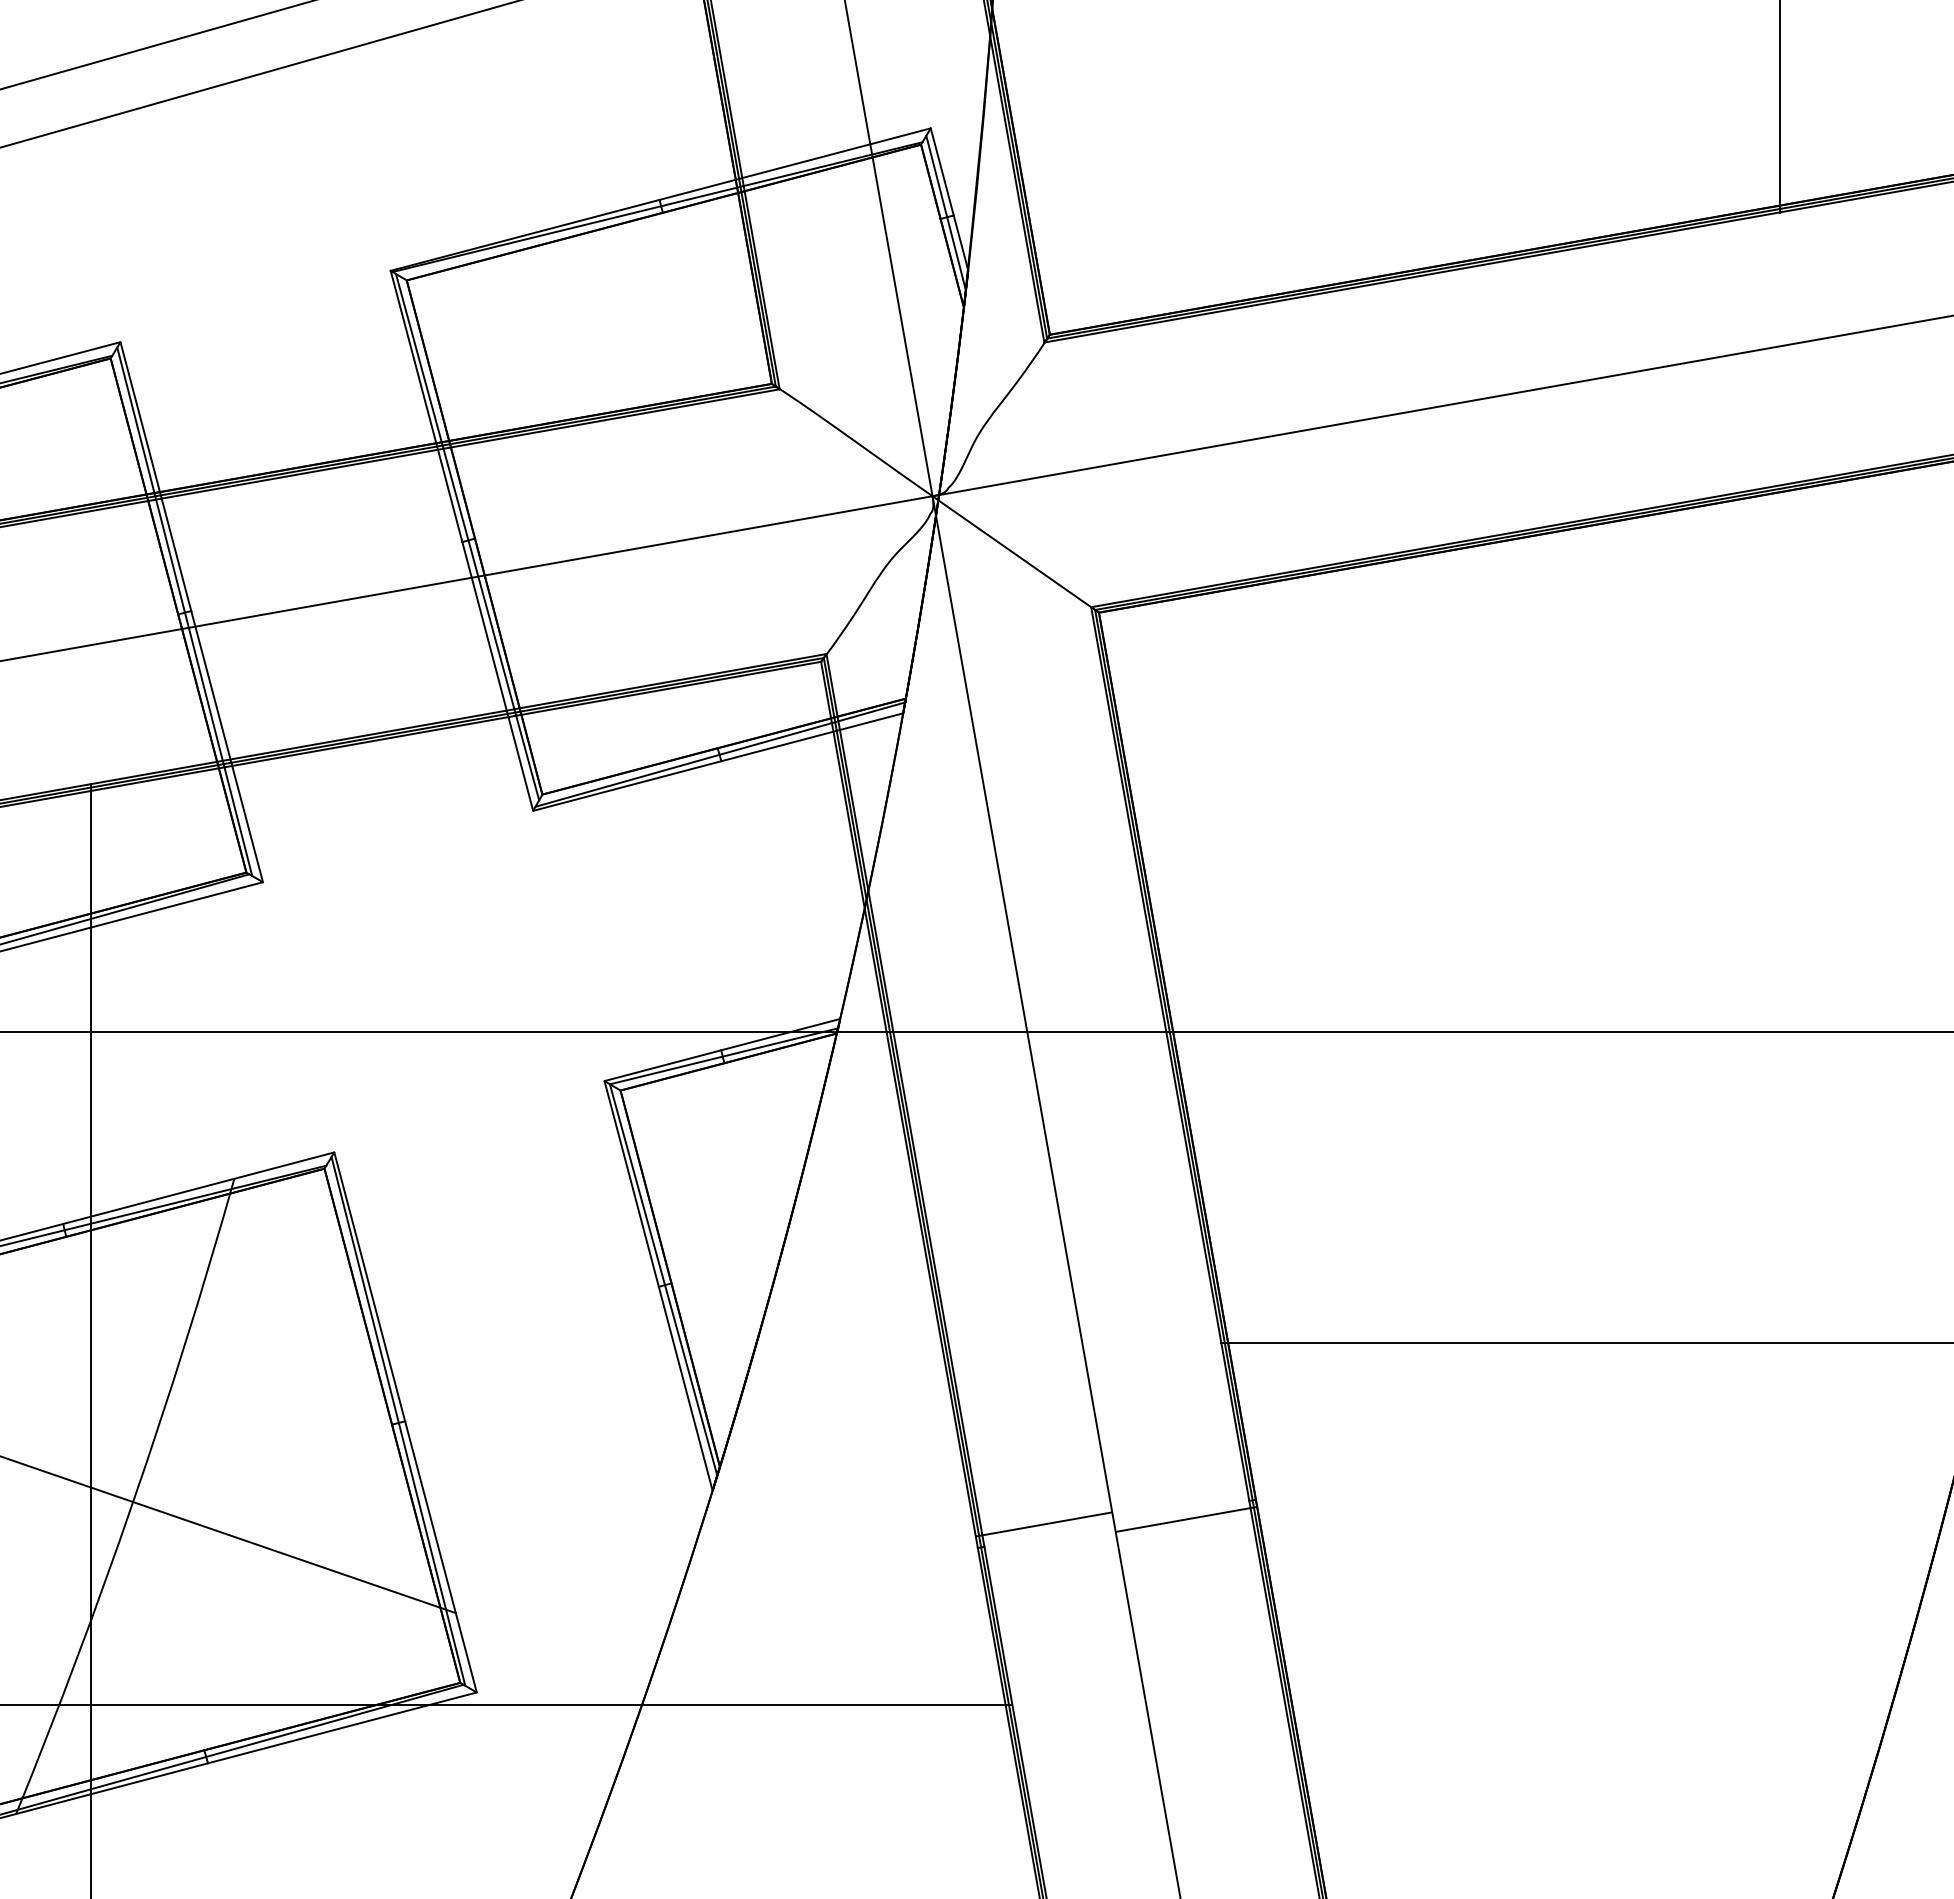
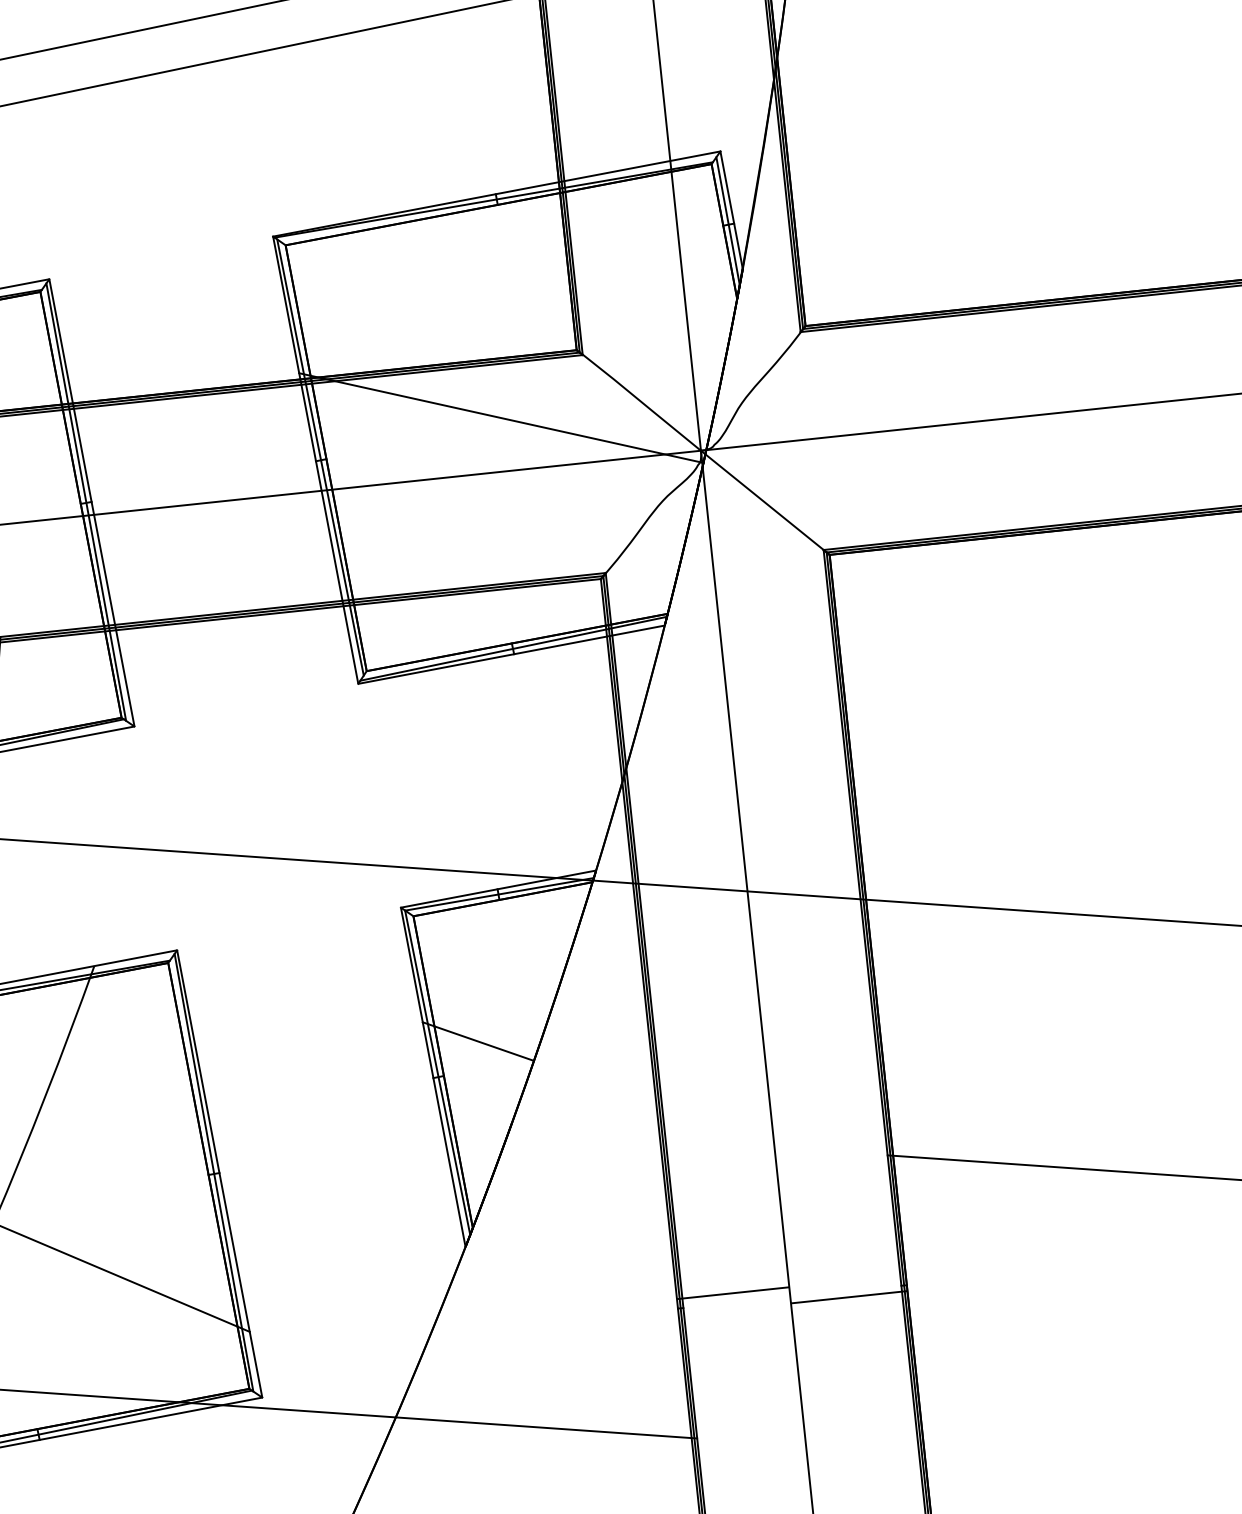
line: (685, 472) -> (501, 417), added
line: (710, 1238) -> (478, 1041), added

